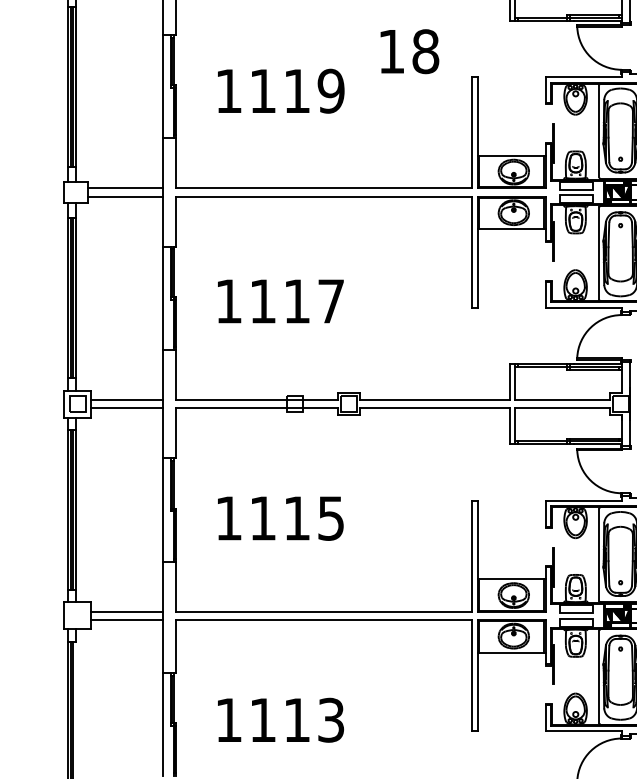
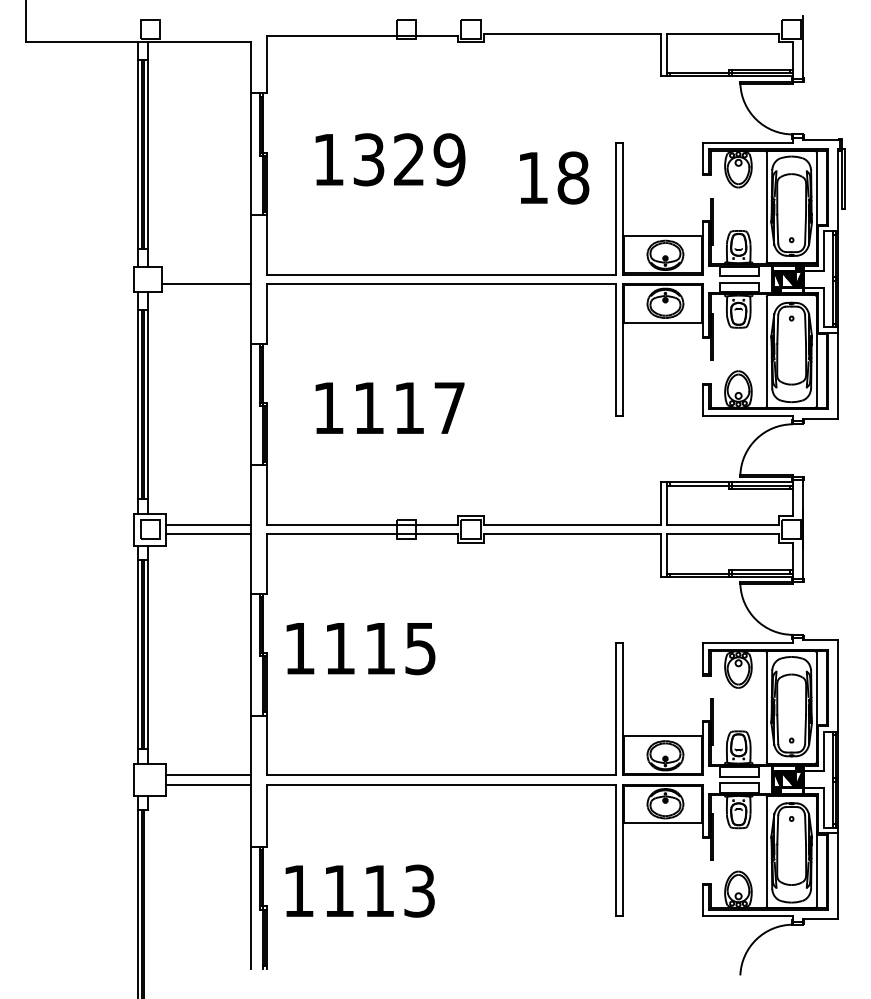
text: (409, 51) -> (554, 177), moved
text: (279, 91) -> (388, 159), 1119 -> 1329
line: (125, 188) -> (206, 274), removed
text: (280, 519) -> (360, 649), moved
text: (280, 719) -> (359, 890), moved

